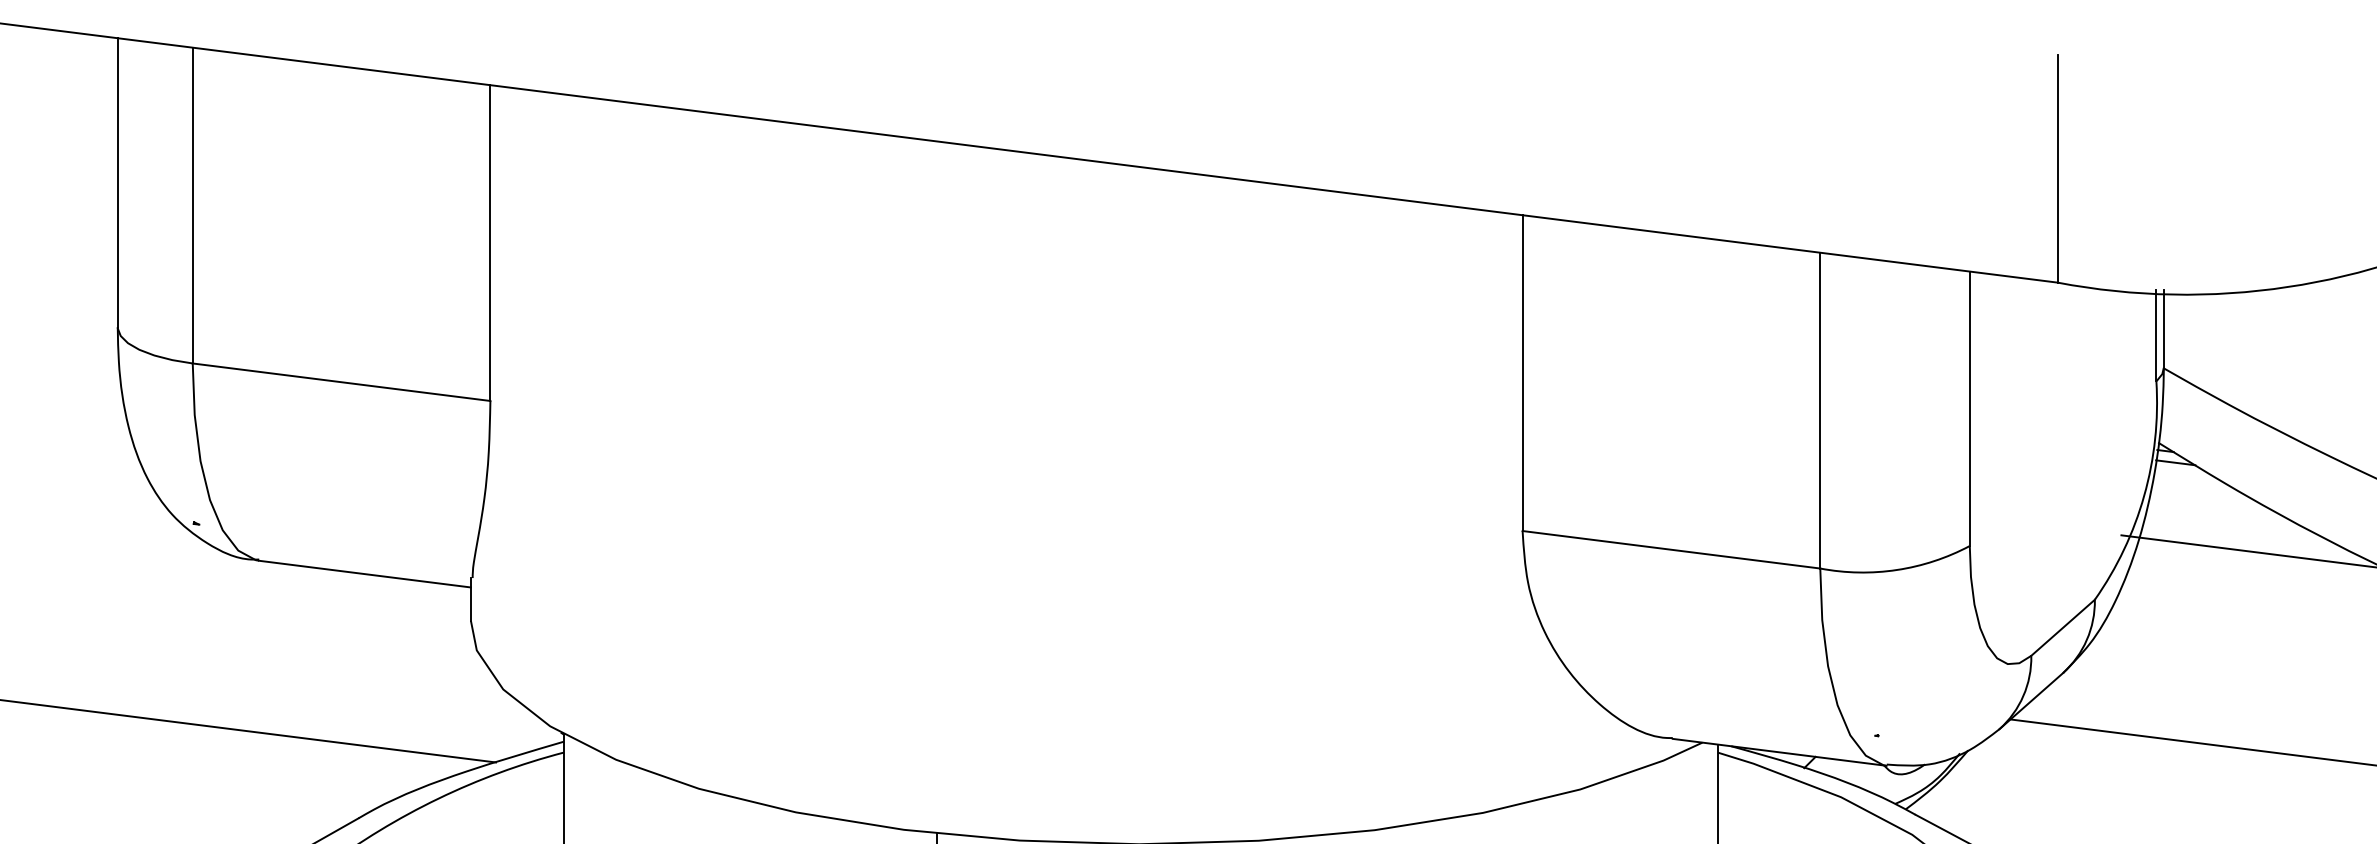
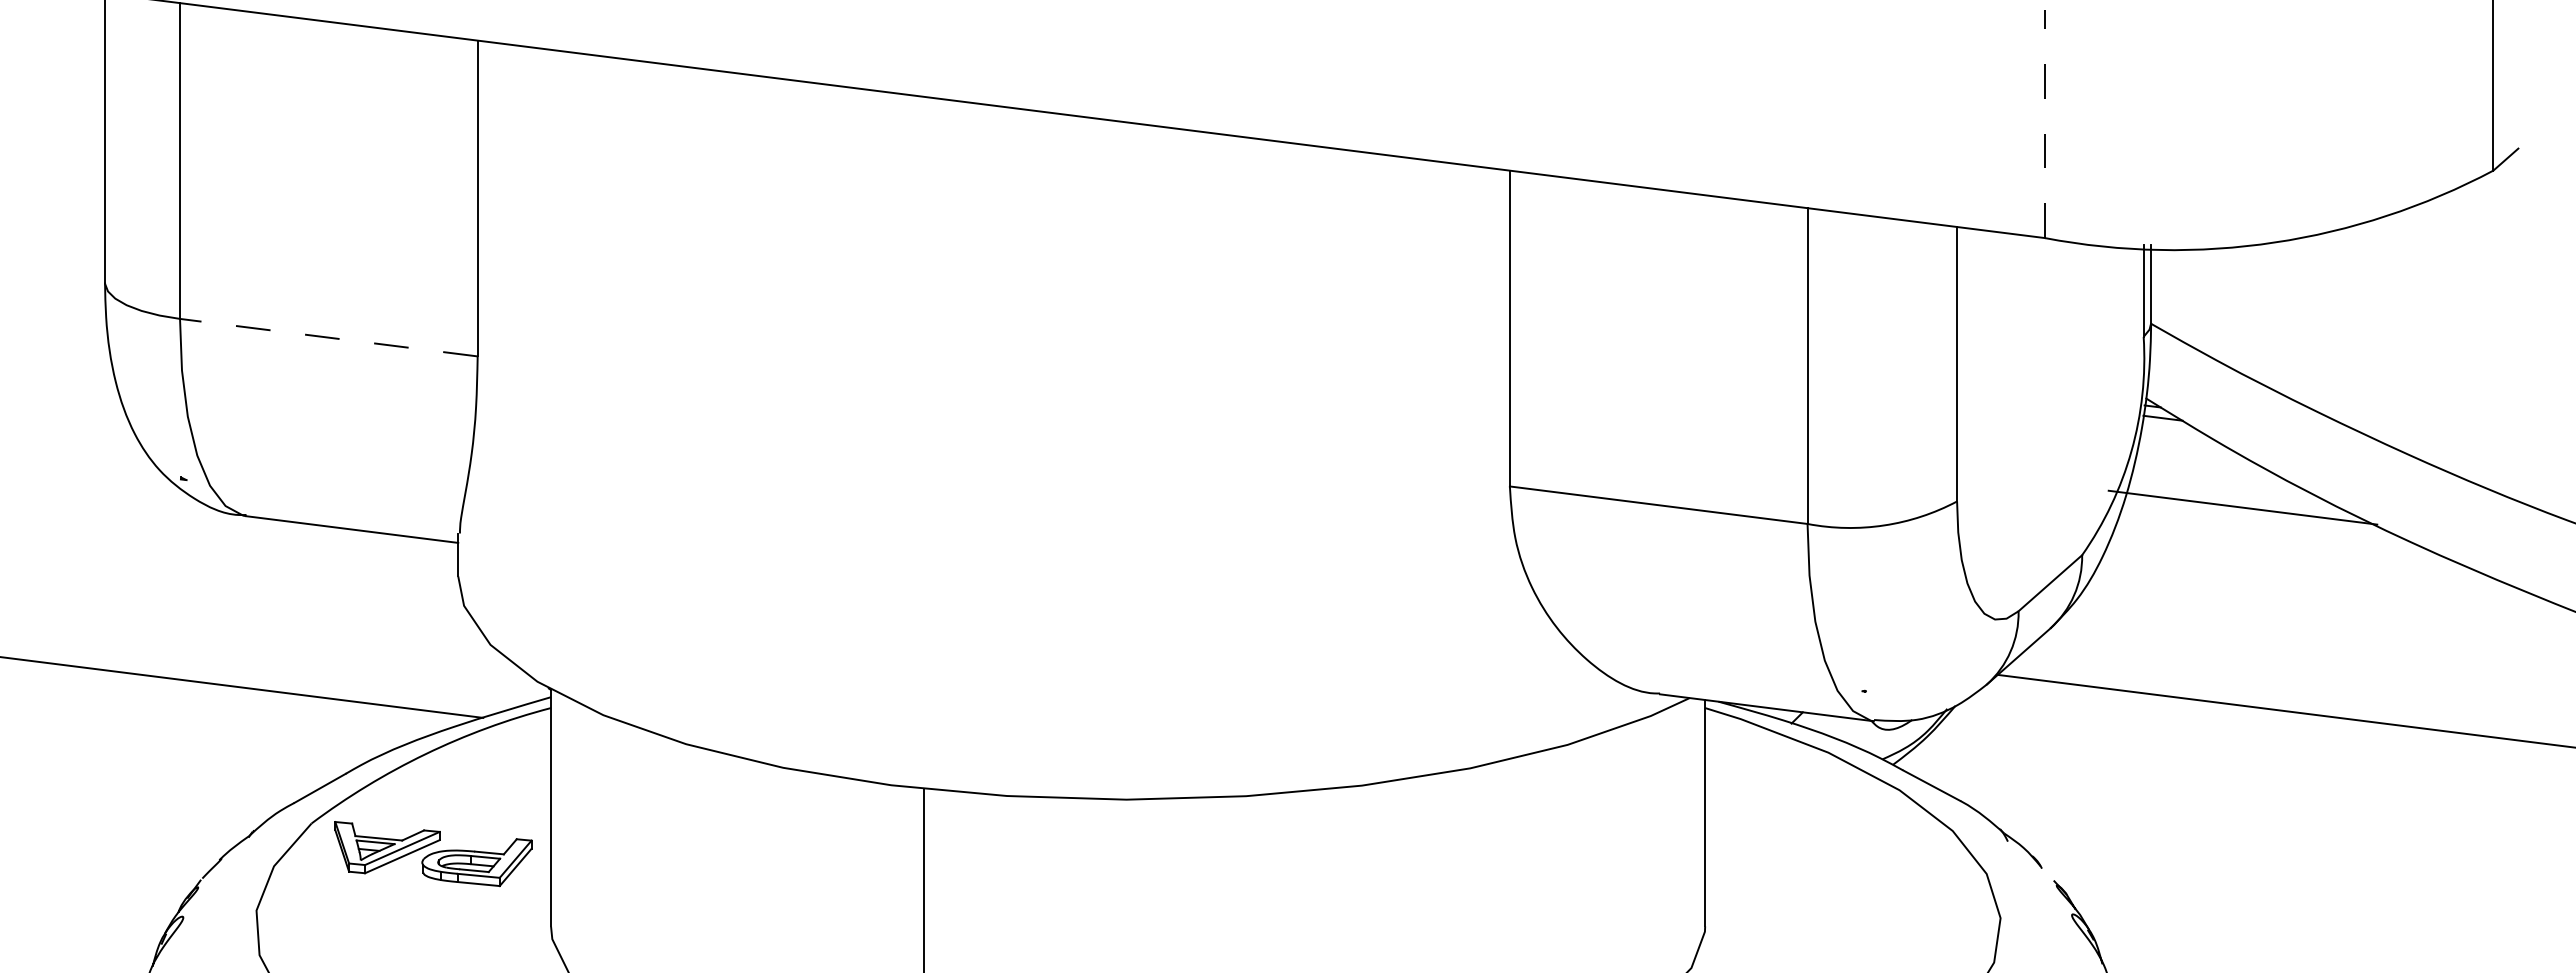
line: (2057, 169) -> (2044, 124), solid -> dashed
line: (341, 382) -> (328, 337), solid -> dashed

